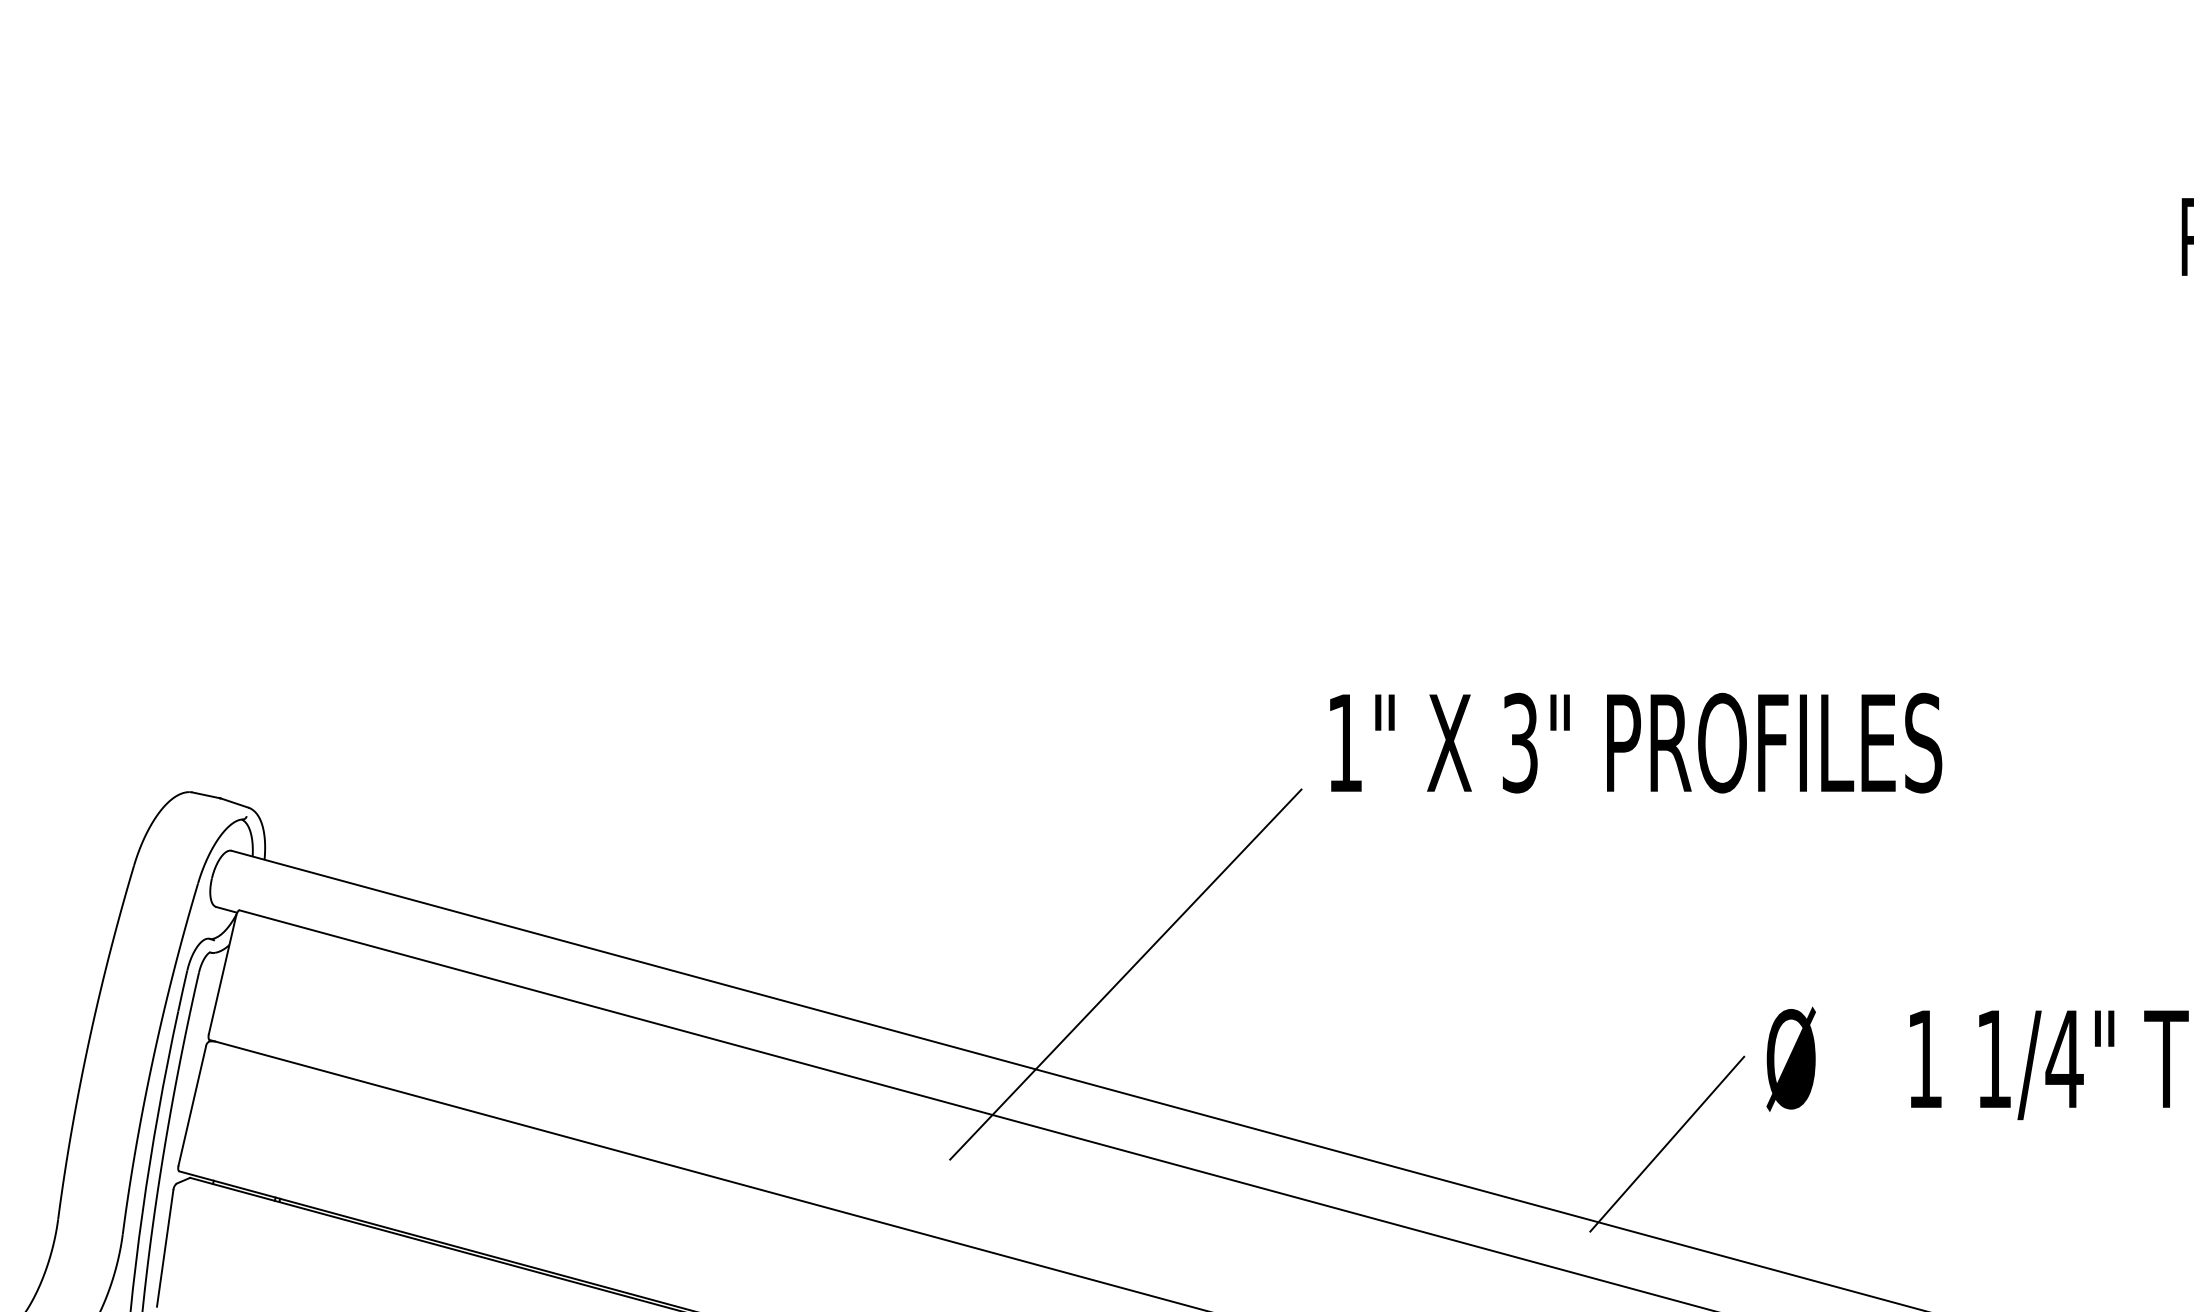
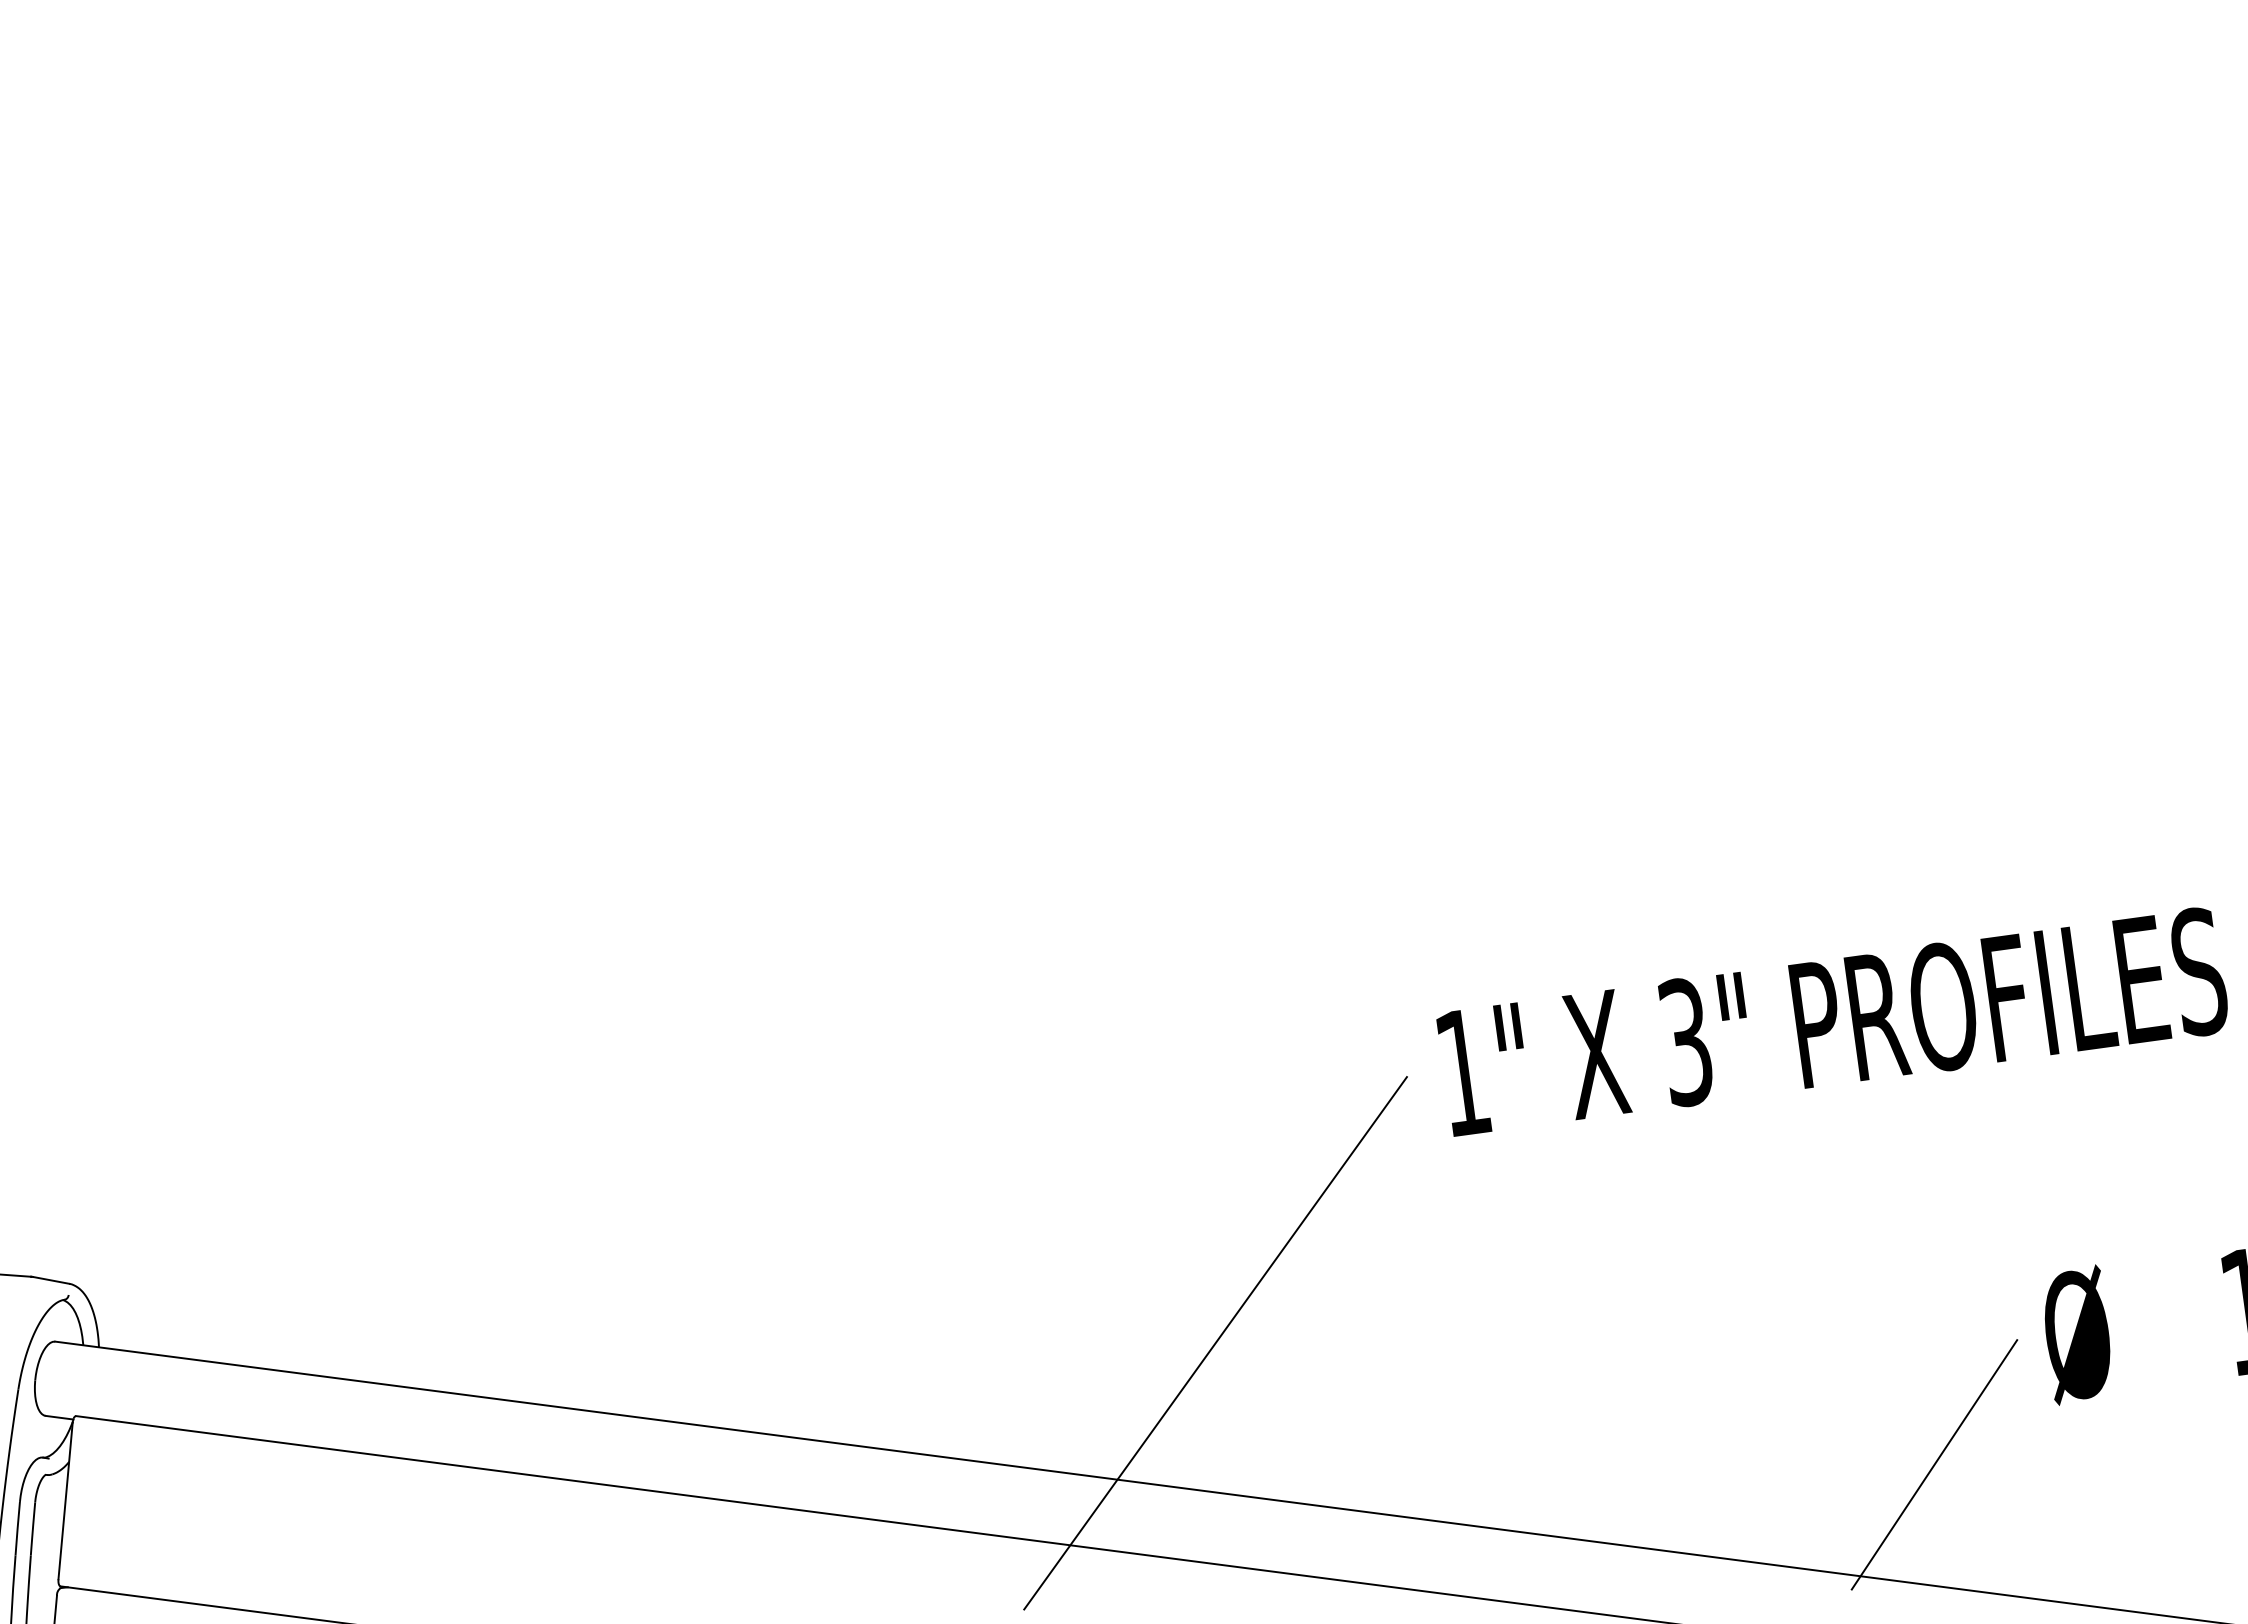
text: (1636, 742) -> (1833, 1021), moved

